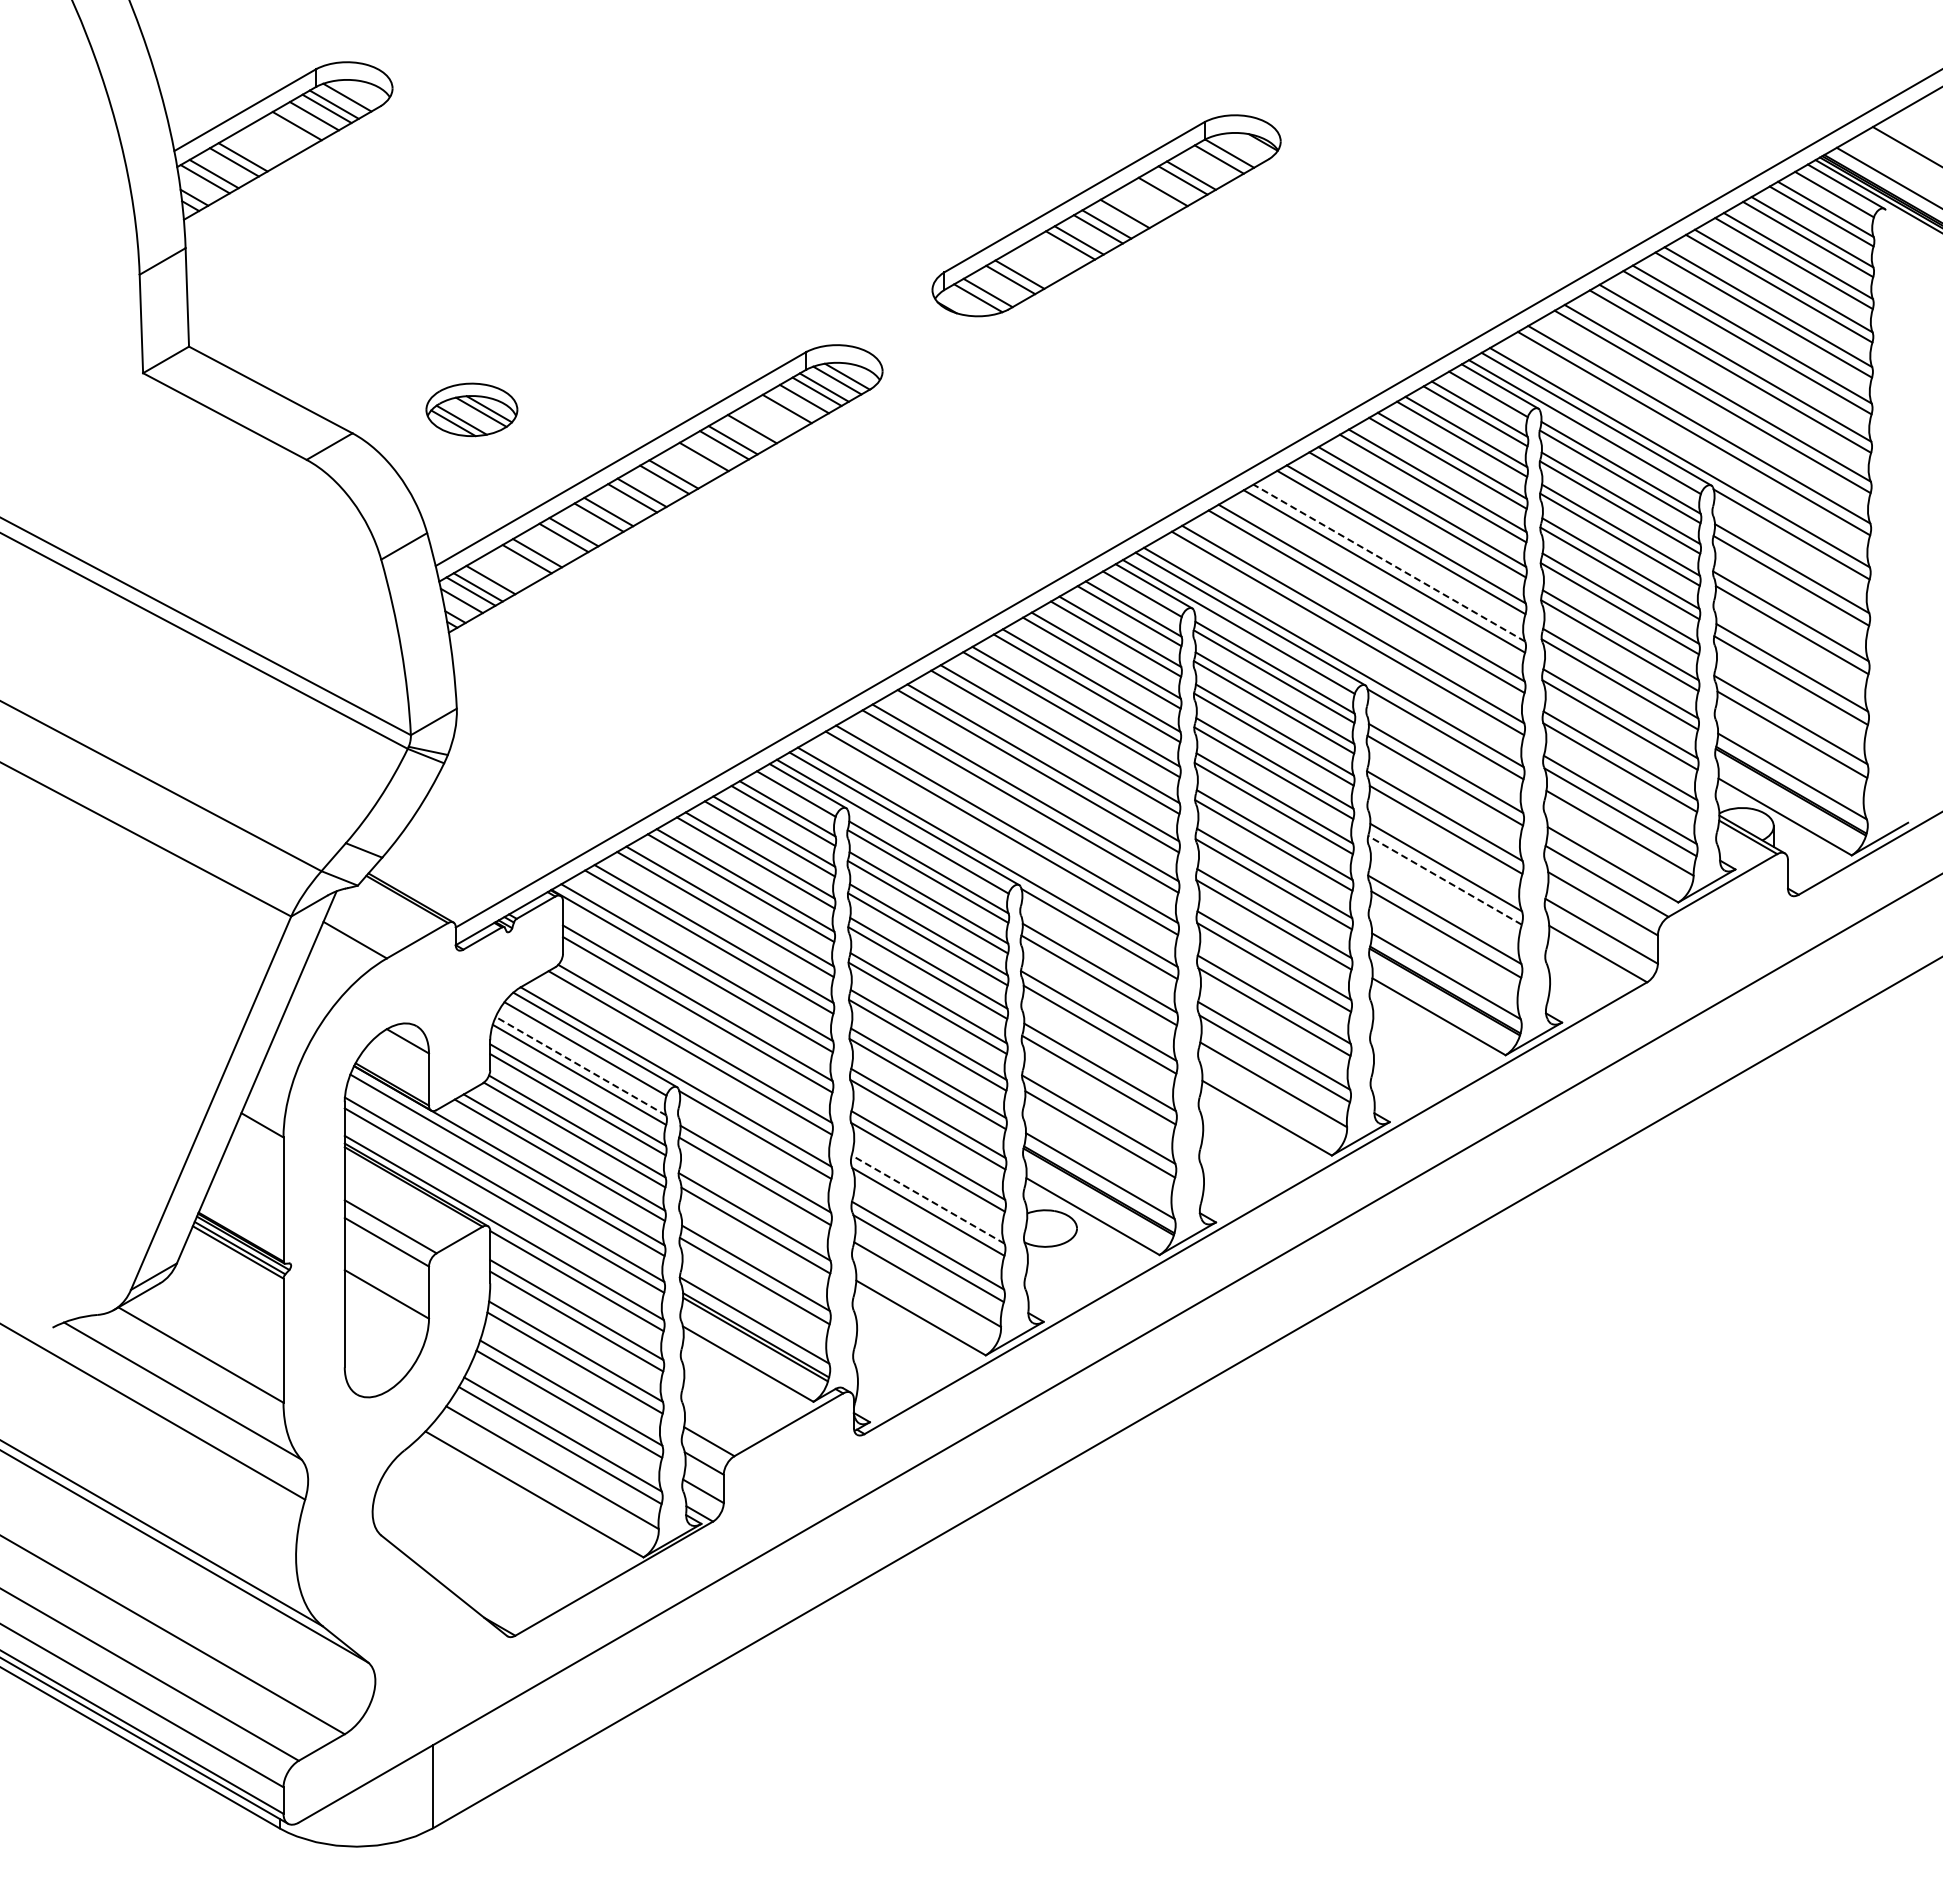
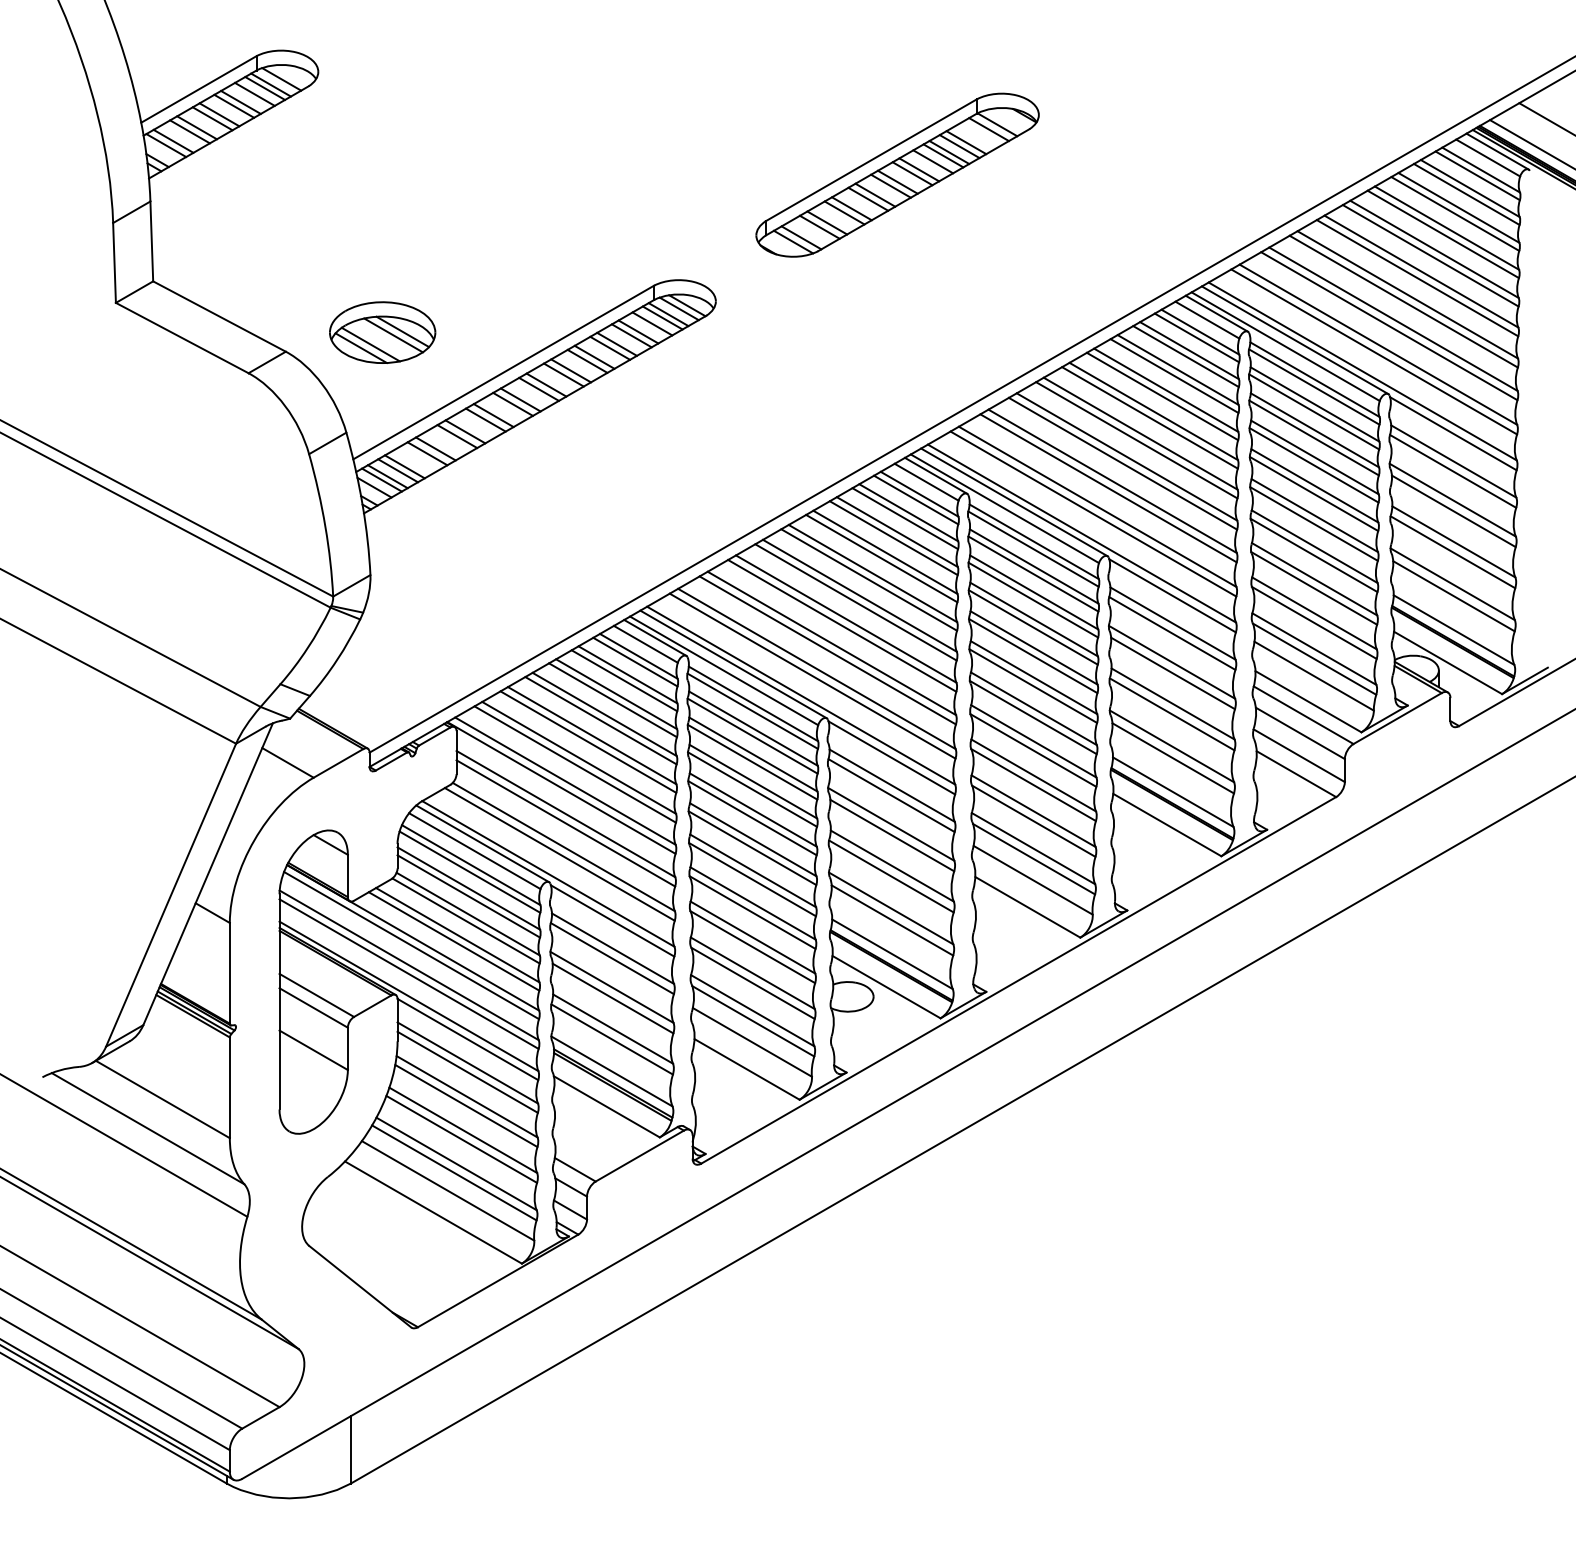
line: (288, 130) -> (233, 106), added
line: (270, 141) -> (219, 114), added
line: (261, 146) -> (211, 118), added
line: (1169, 187) -> (948, 152), added
line: (1150, 199) -> (933, 161), added
line: (1132, 209) -> (918, 170), added
line: (1049, 257) -> (851, 209), added
line: (1040, 262) -> (843, 213), added
part: (471, 409) -> (382, 332), size x1.43
line: (778, 413) -> (631, 335), added
line: (760, 424) -> (616, 344), added
line: (694, 462) -> (563, 375), added
line: (1389, 563) -> (1127, 457), dashed -> solid
line: (498, 575) -> (404, 467), added
line: (1445, 880) -> (1172, 714), dashed -> solid
line: (580, 1065) -> (470, 864), dashed -> solid
line: (927, 1199) -> (752, 973), dashed -> solid

